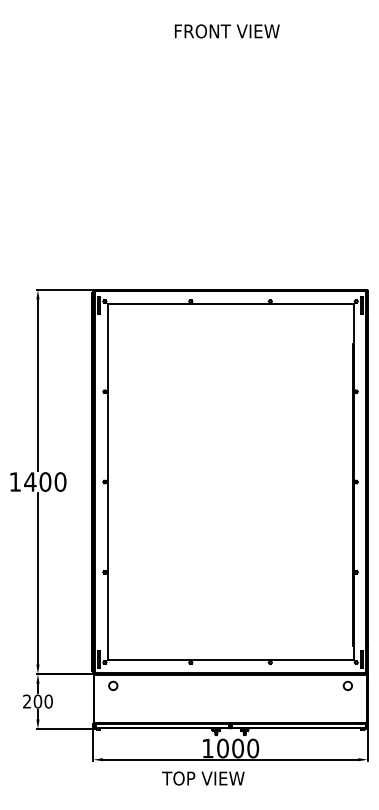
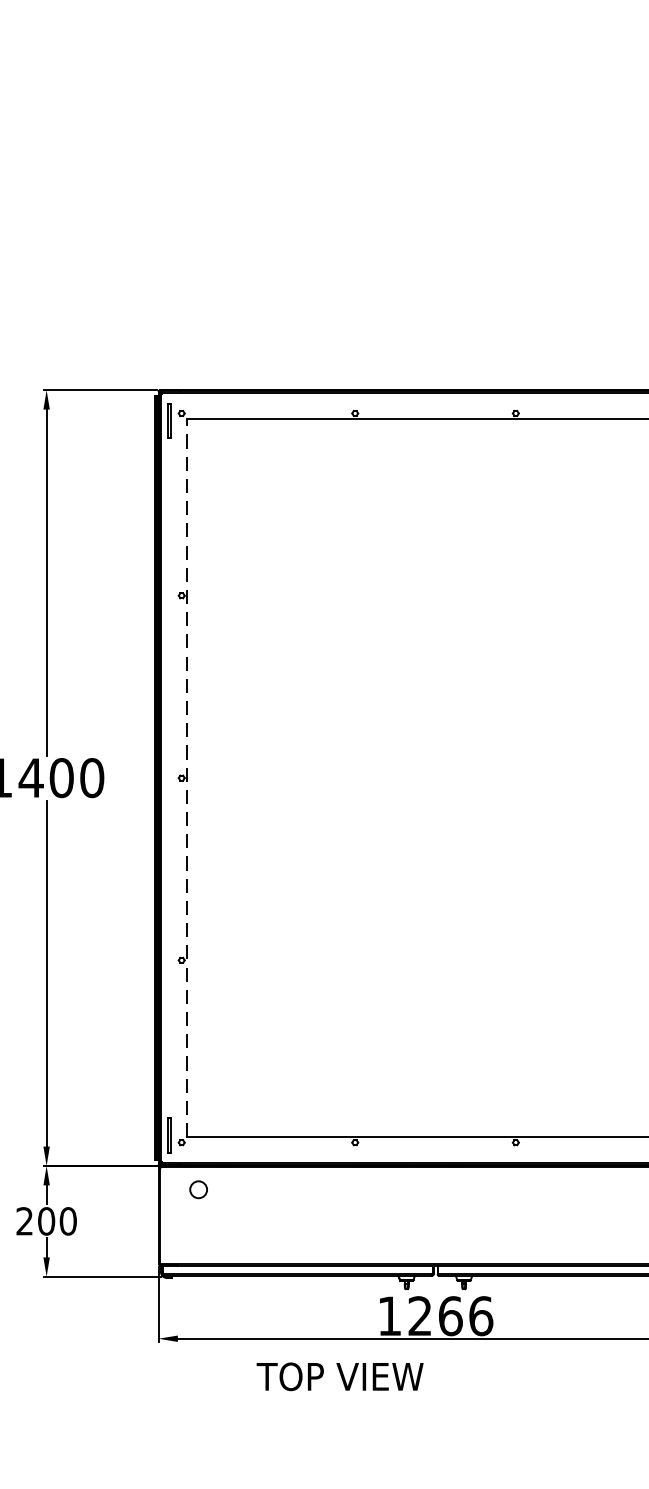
line: (107, 482) -> (187, 778), solid -> dashed
text: (238, 748) -> (451, 1316), 1000 -> 1266
text: (203, 778) -> (340, 1376), moved

